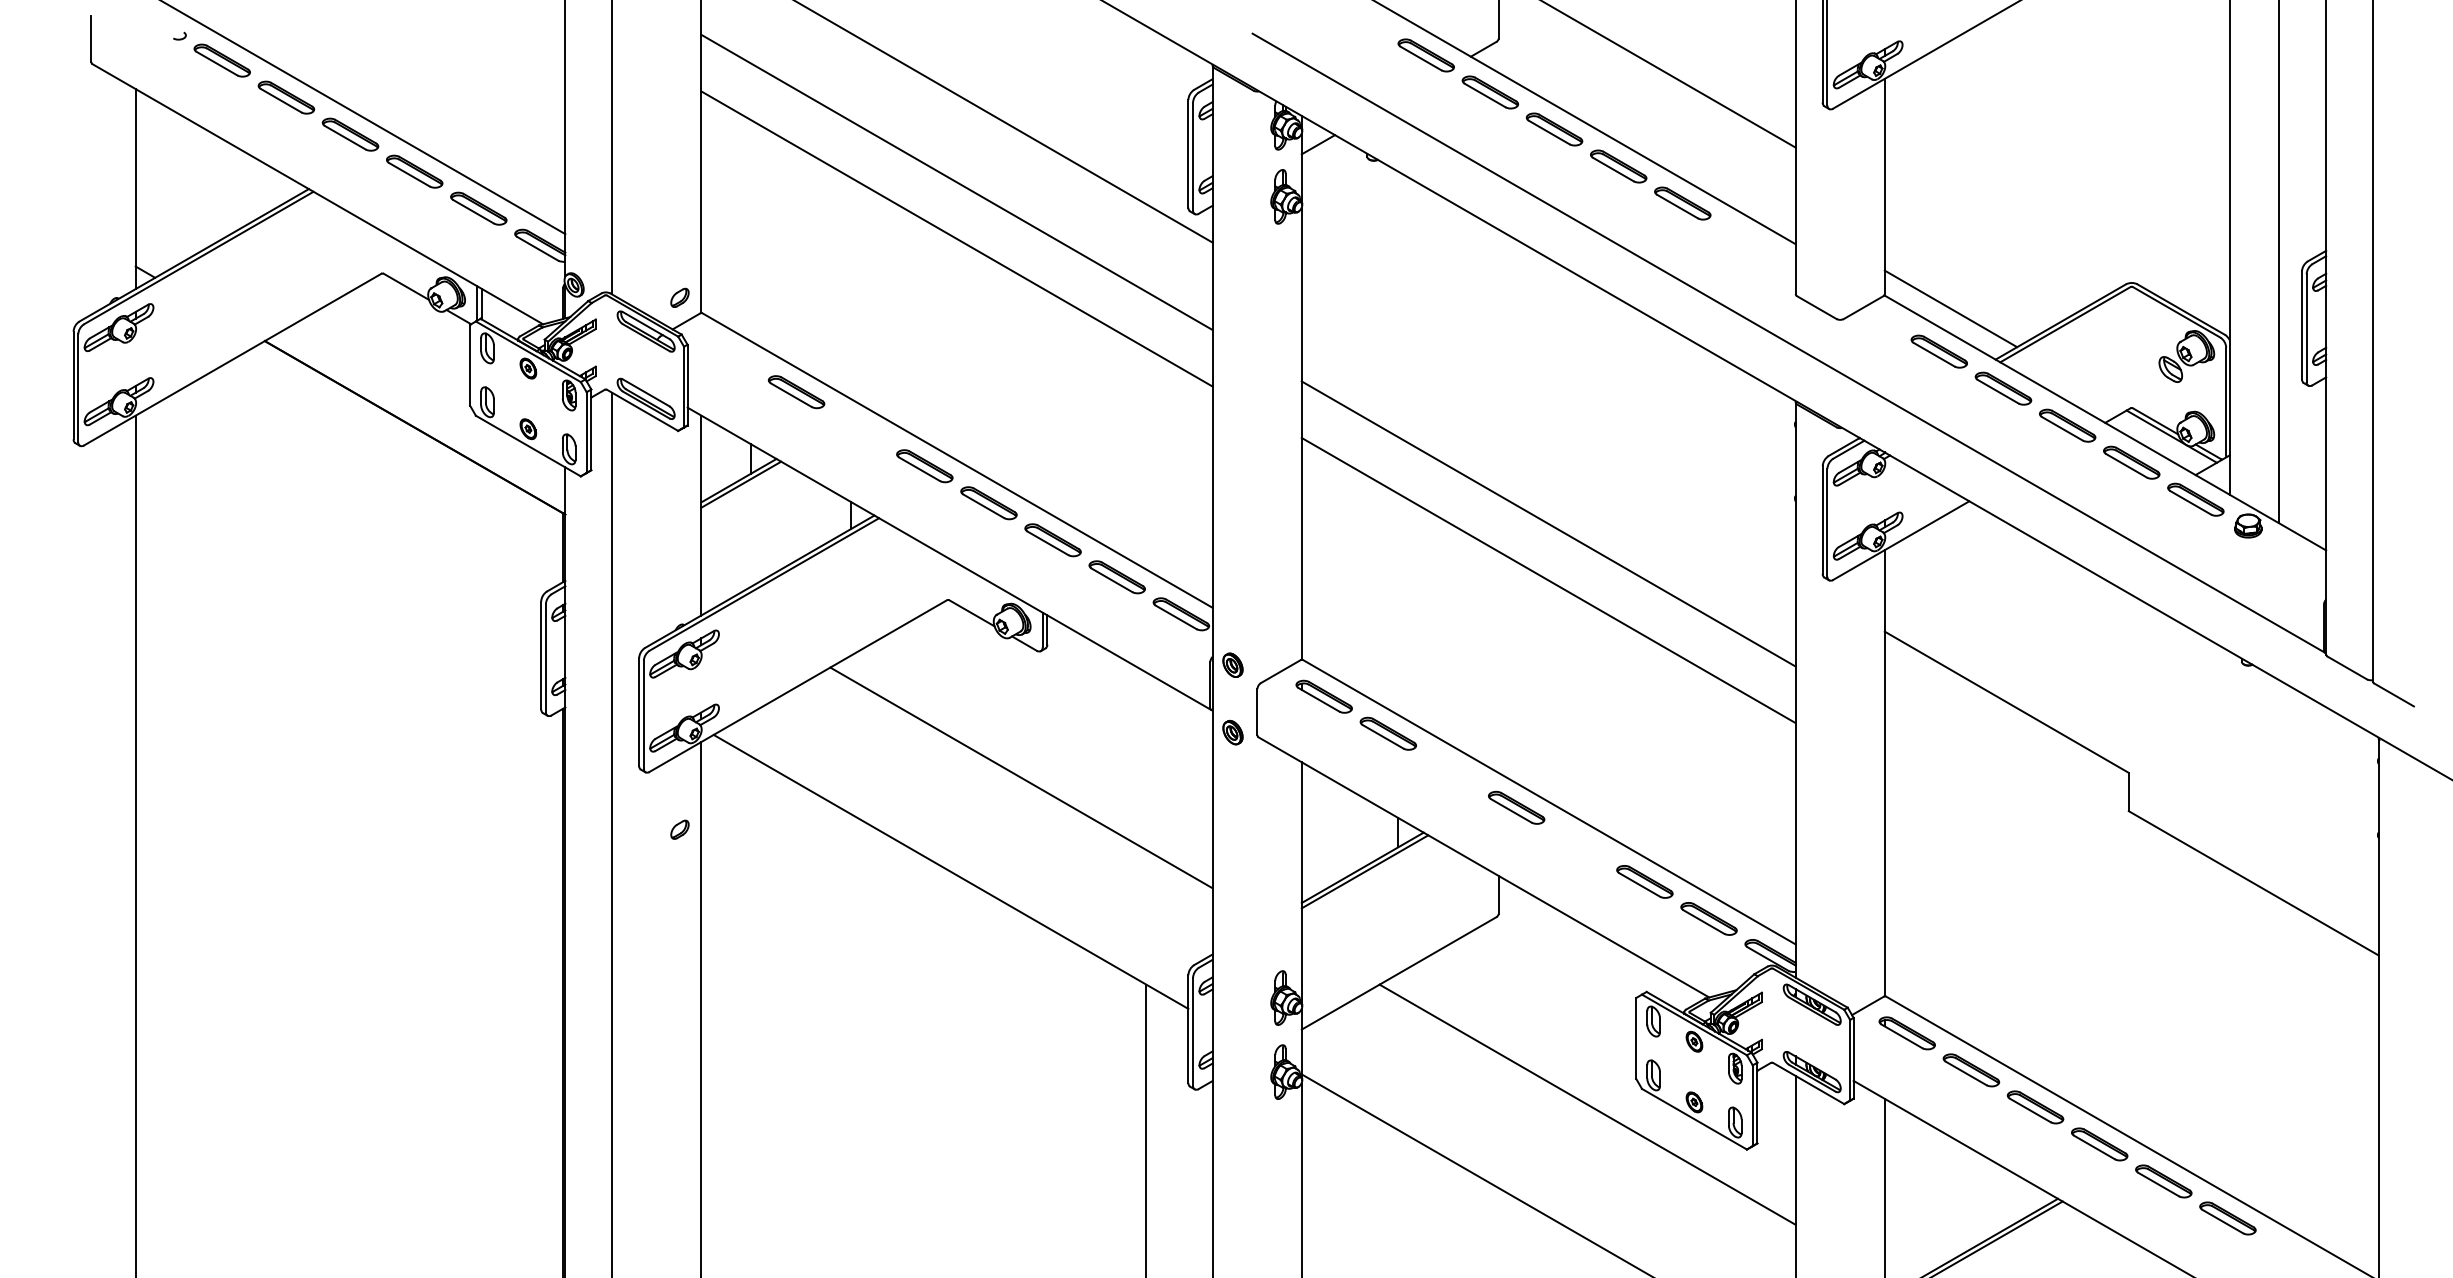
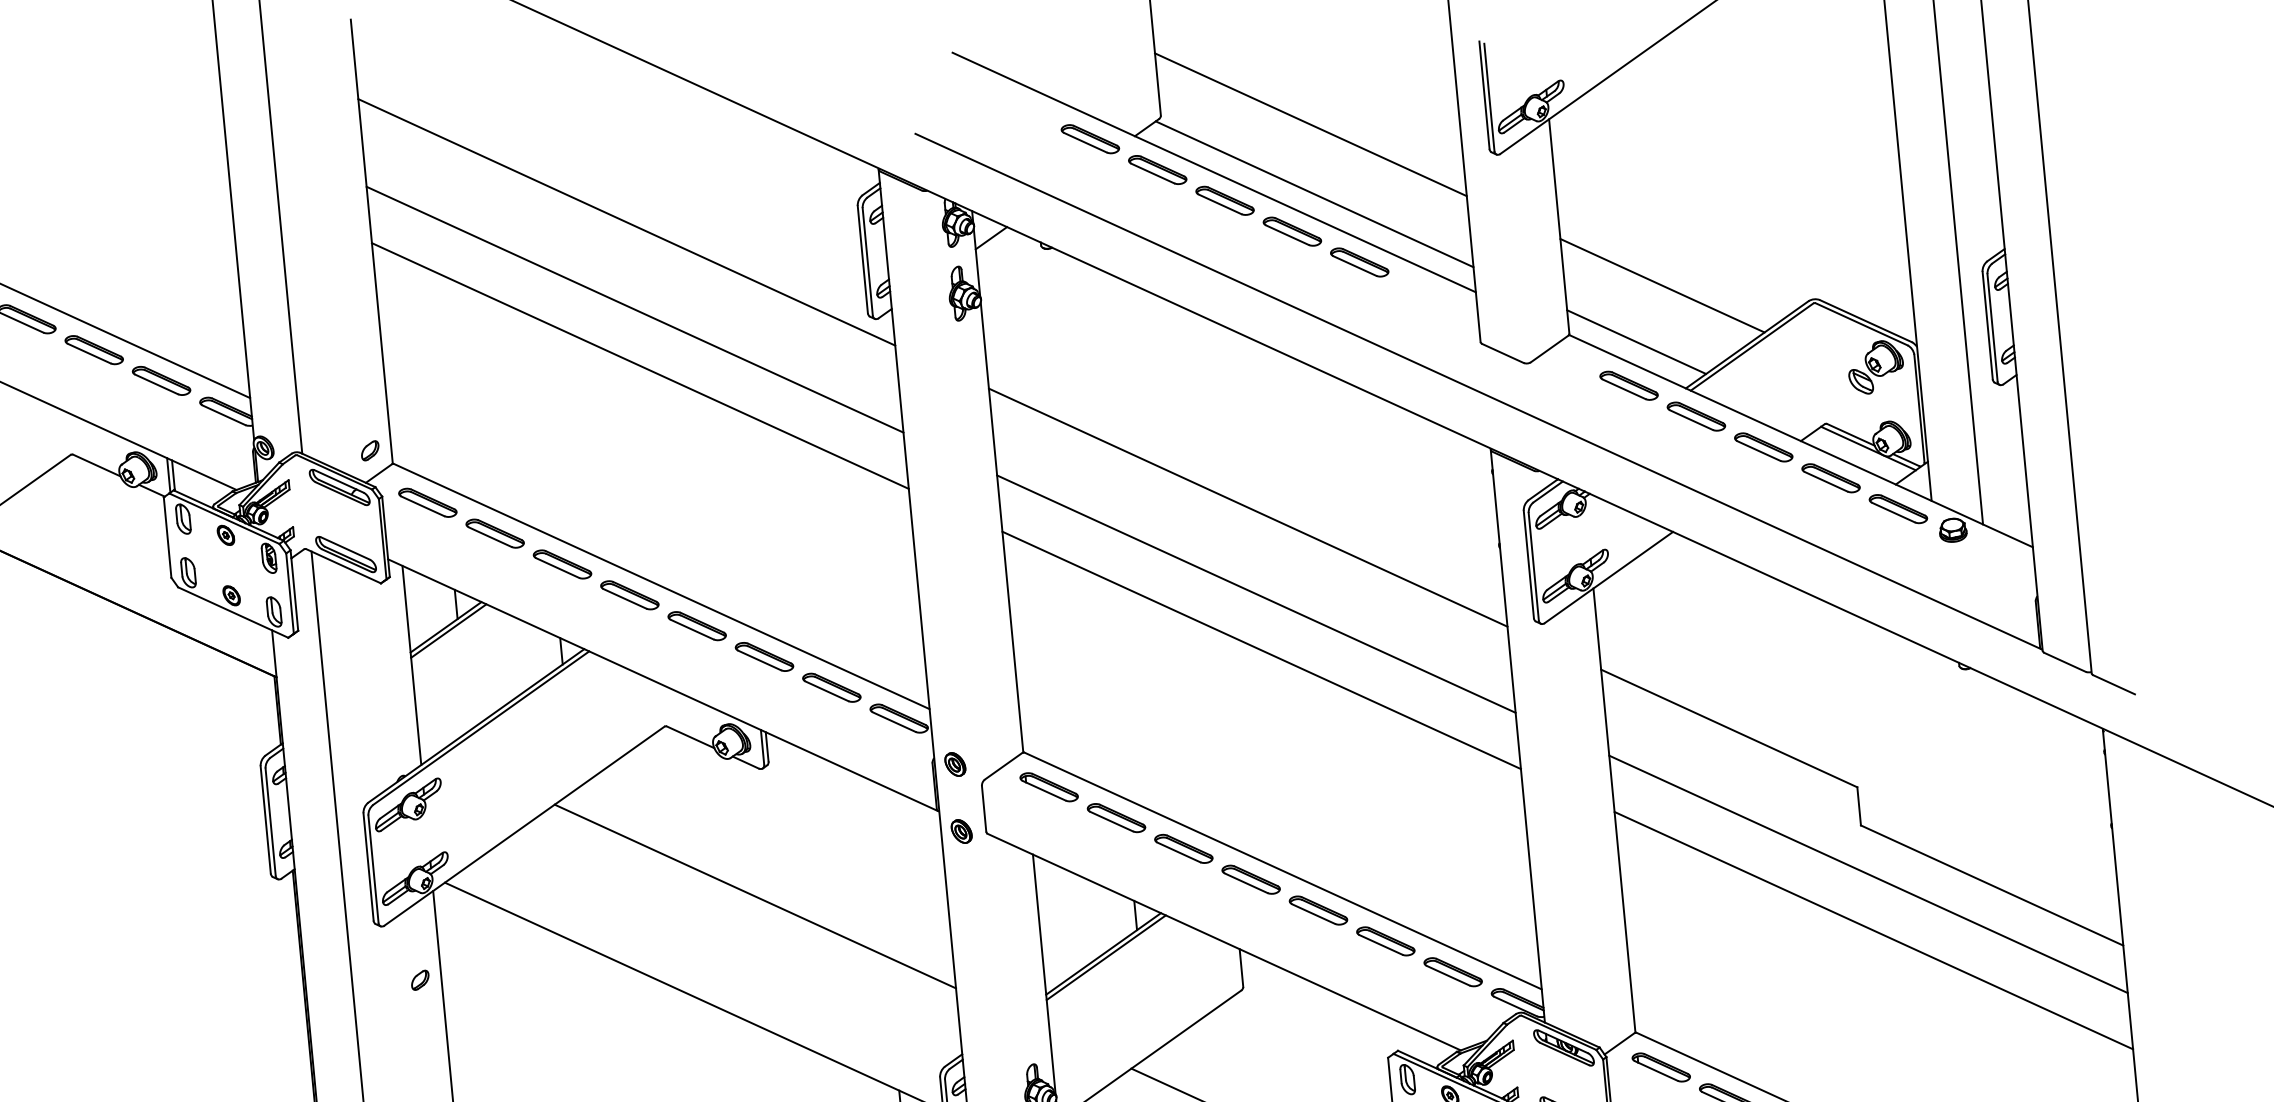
line: (1644, 130) -> (1314, 193), added
line: (1981, 255) -> (1661, 286), added
part: (732, 355) -> (427, 503), added
part: (860, 429) -> (562, 564), added
line: (1548, 437) -> (1248, 508), added
part: (1452, 770) -> (1183, 848), added
part: (1580, 844) -> (1318, 910), added
line: (2131, 860) -> (1868, 874), added
line: (2131, 916) -> (1873, 930), added

